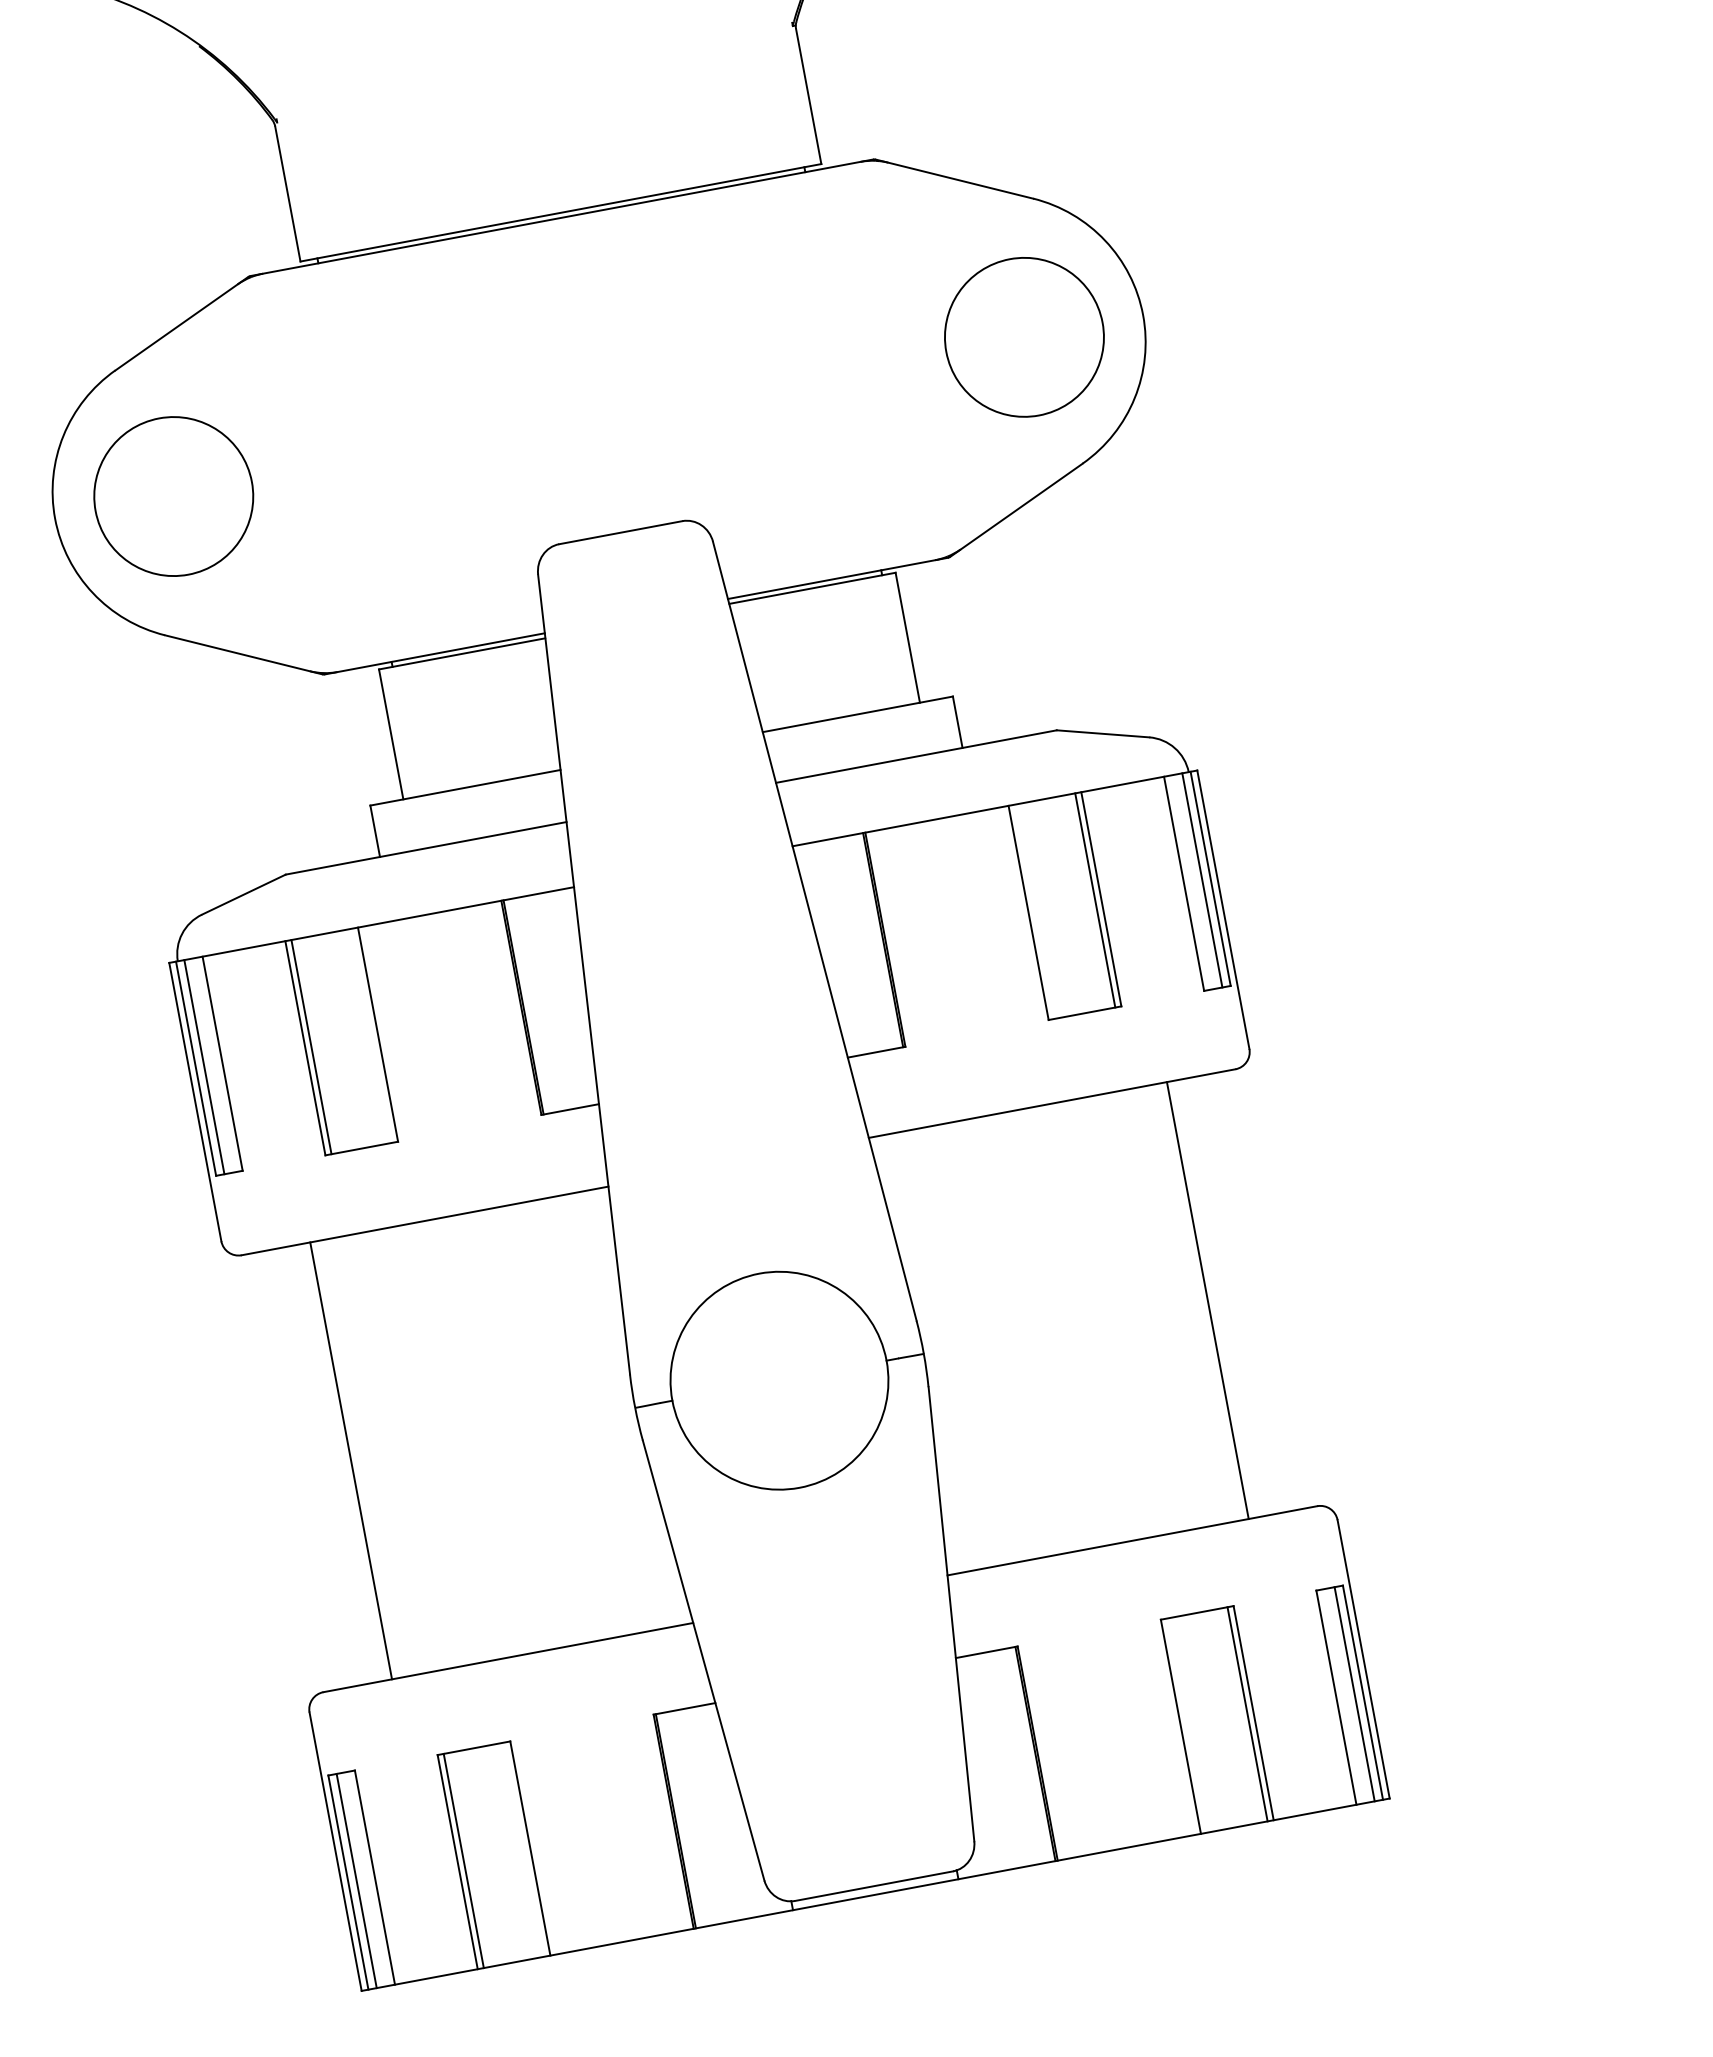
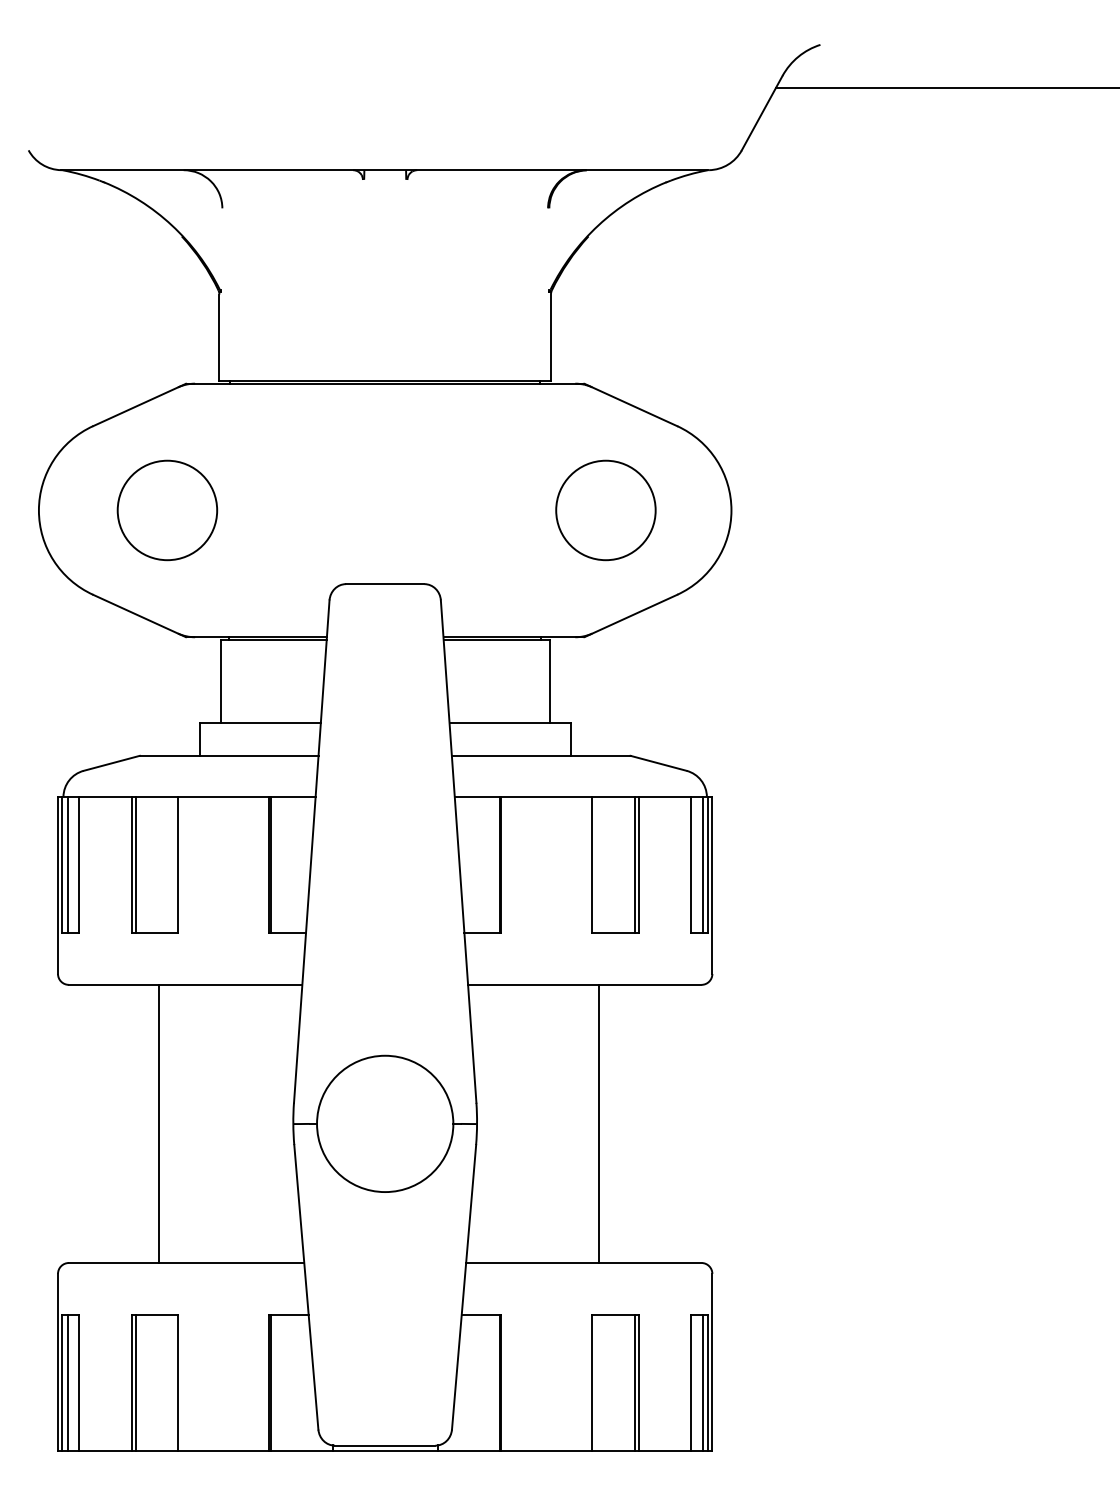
circle: (1023, 337) -> (605, 510), moved
circle: (173, 496) -> (167, 510), moved
line: (1207, 1299) -> (598, 1123), moved
line: (350, 1460) -> (158, 1123), moved

